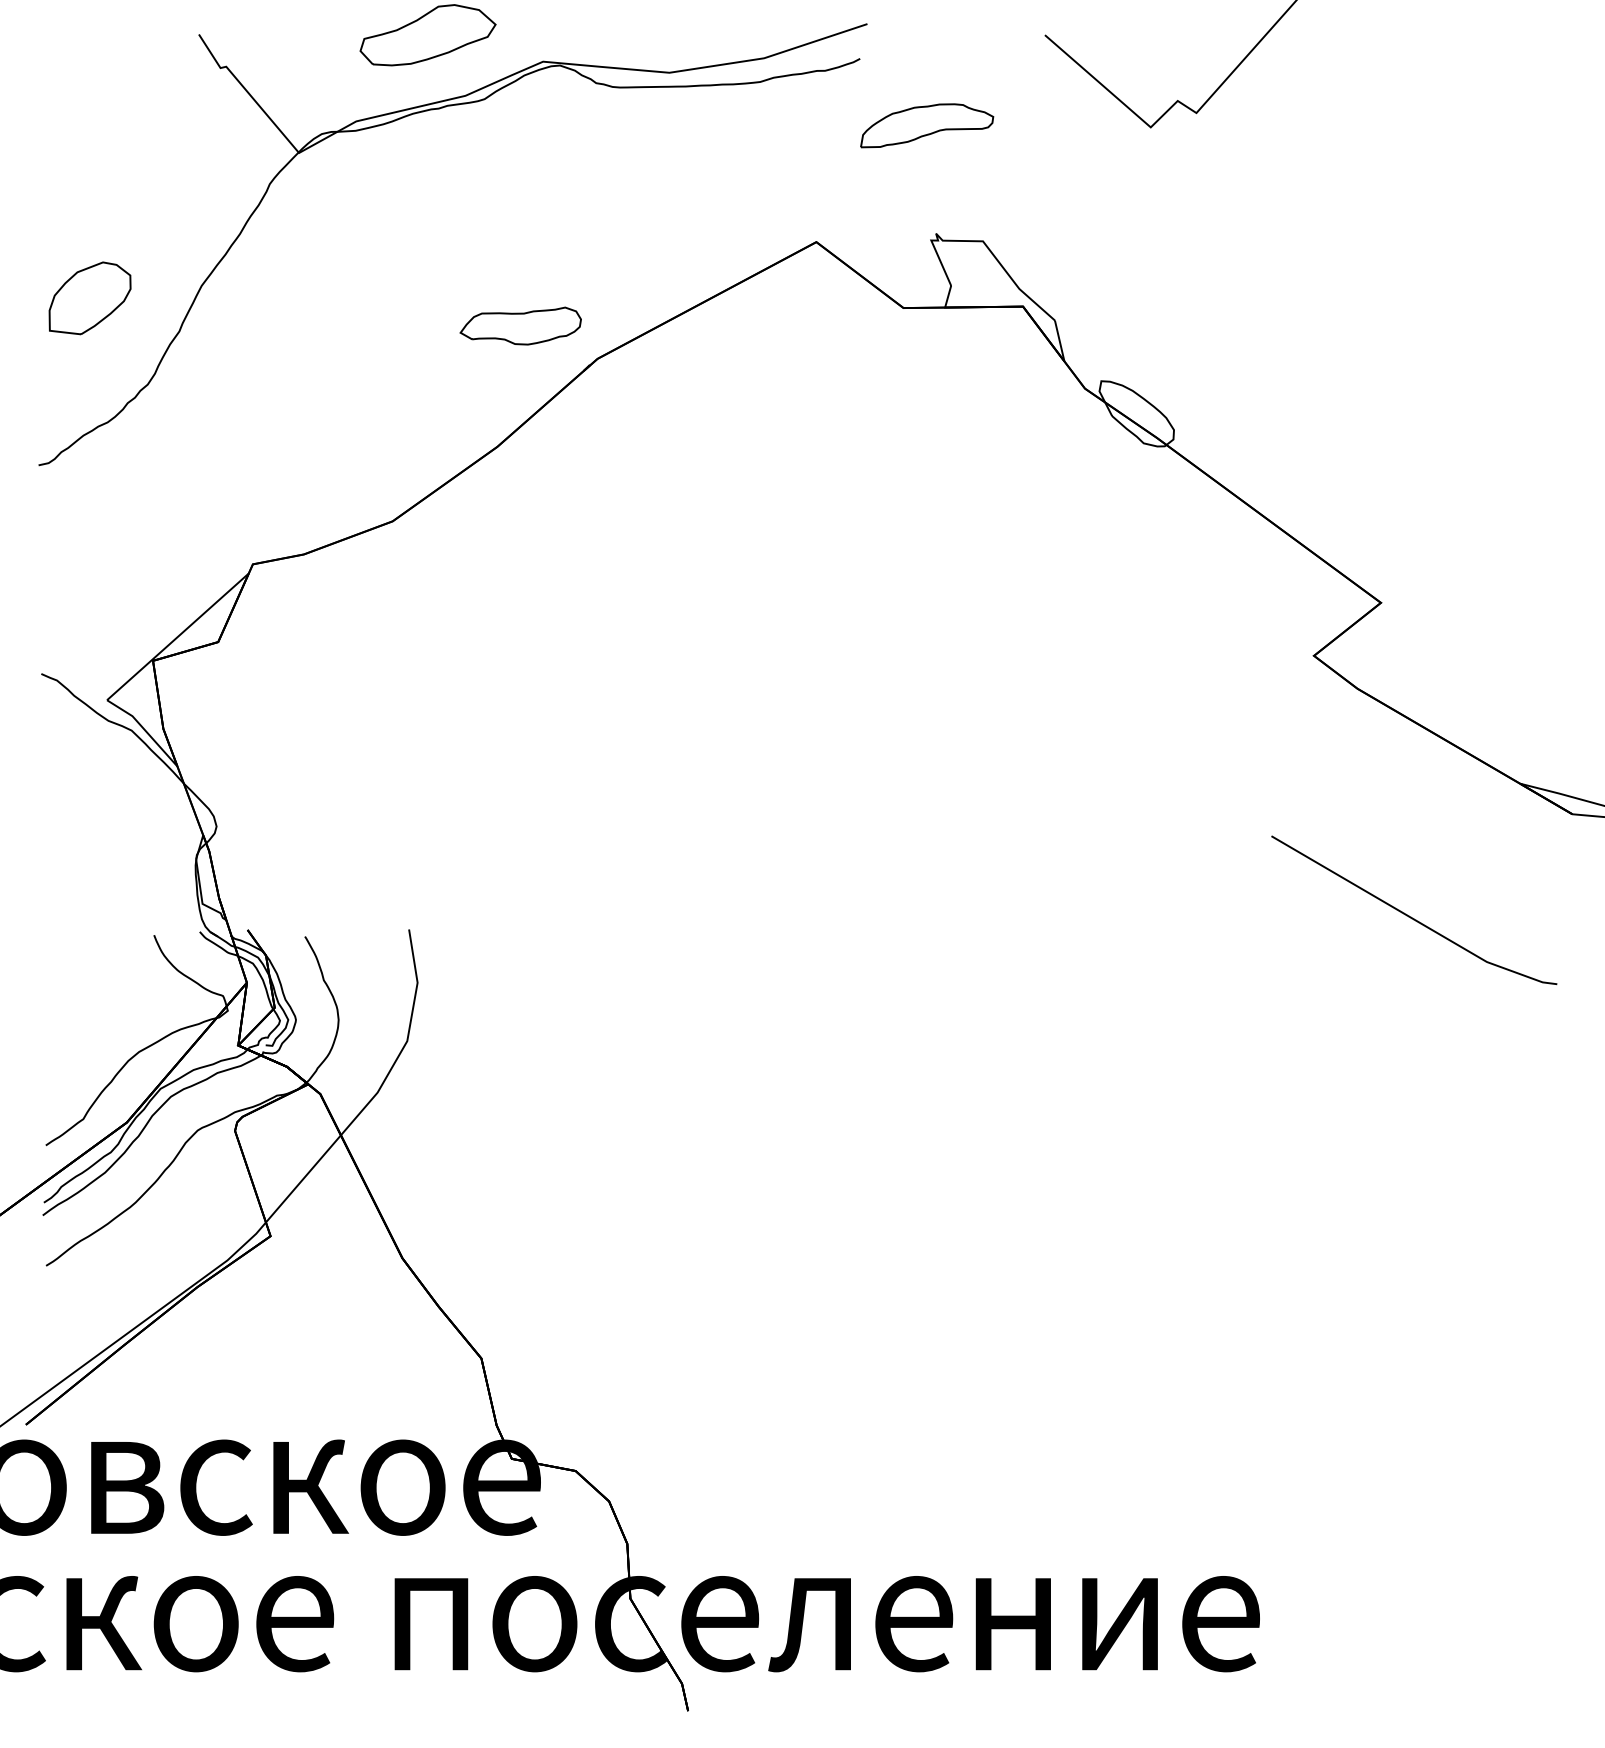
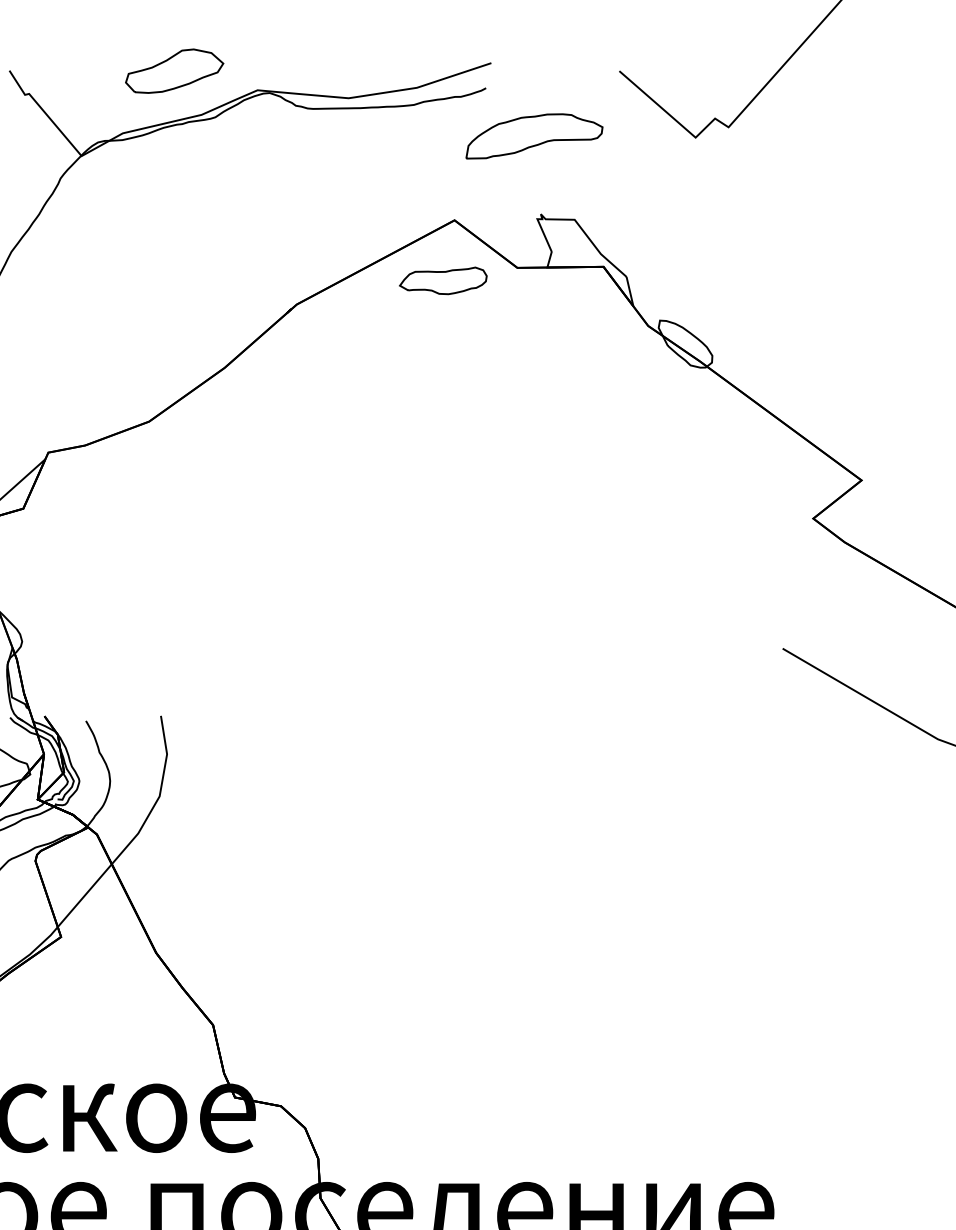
part: (926, 125) -> (533, 136), size x1.43
part: (520, 325) -> (443, 280), moved

